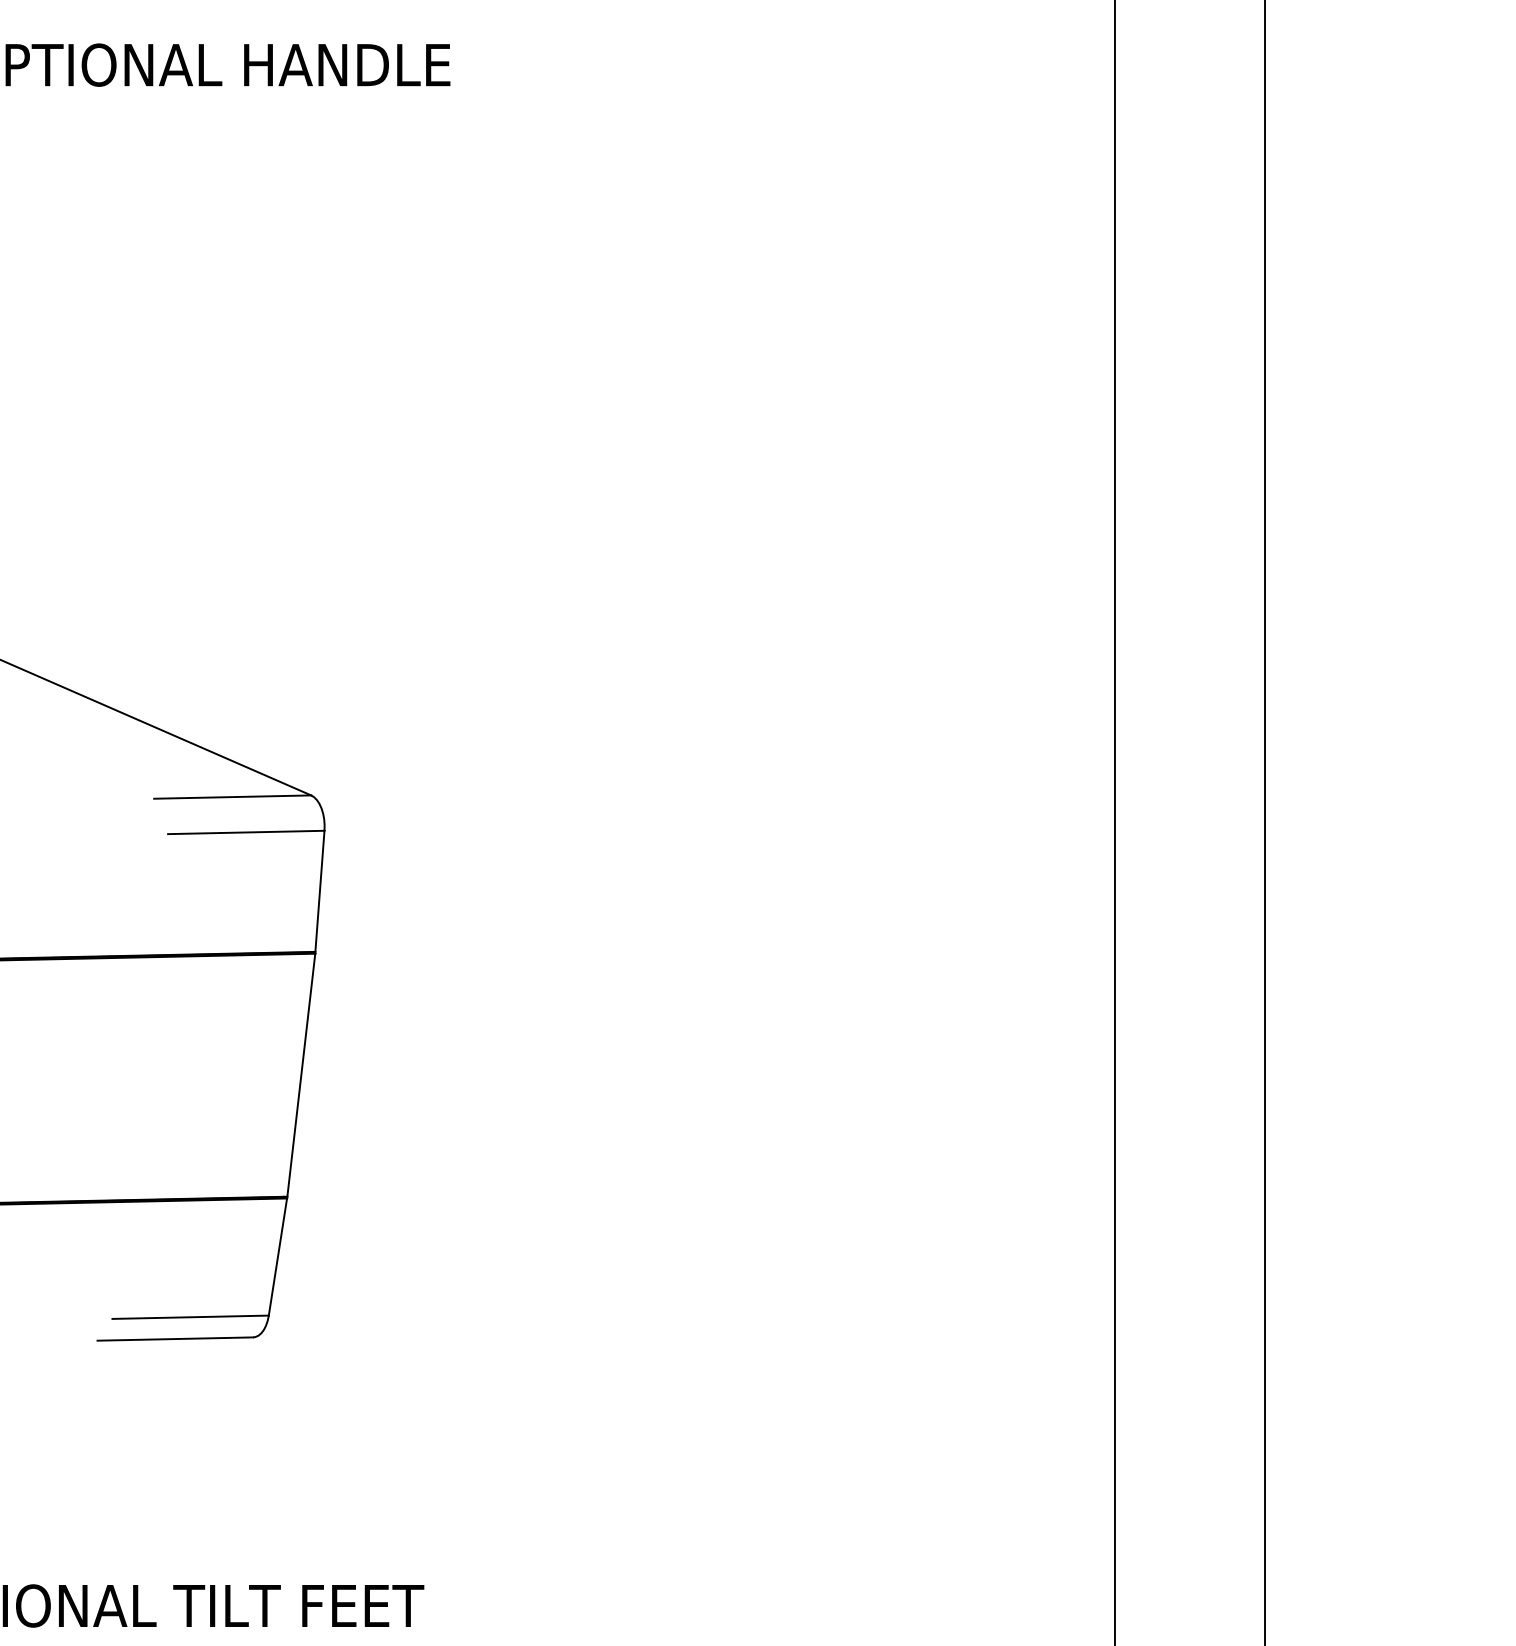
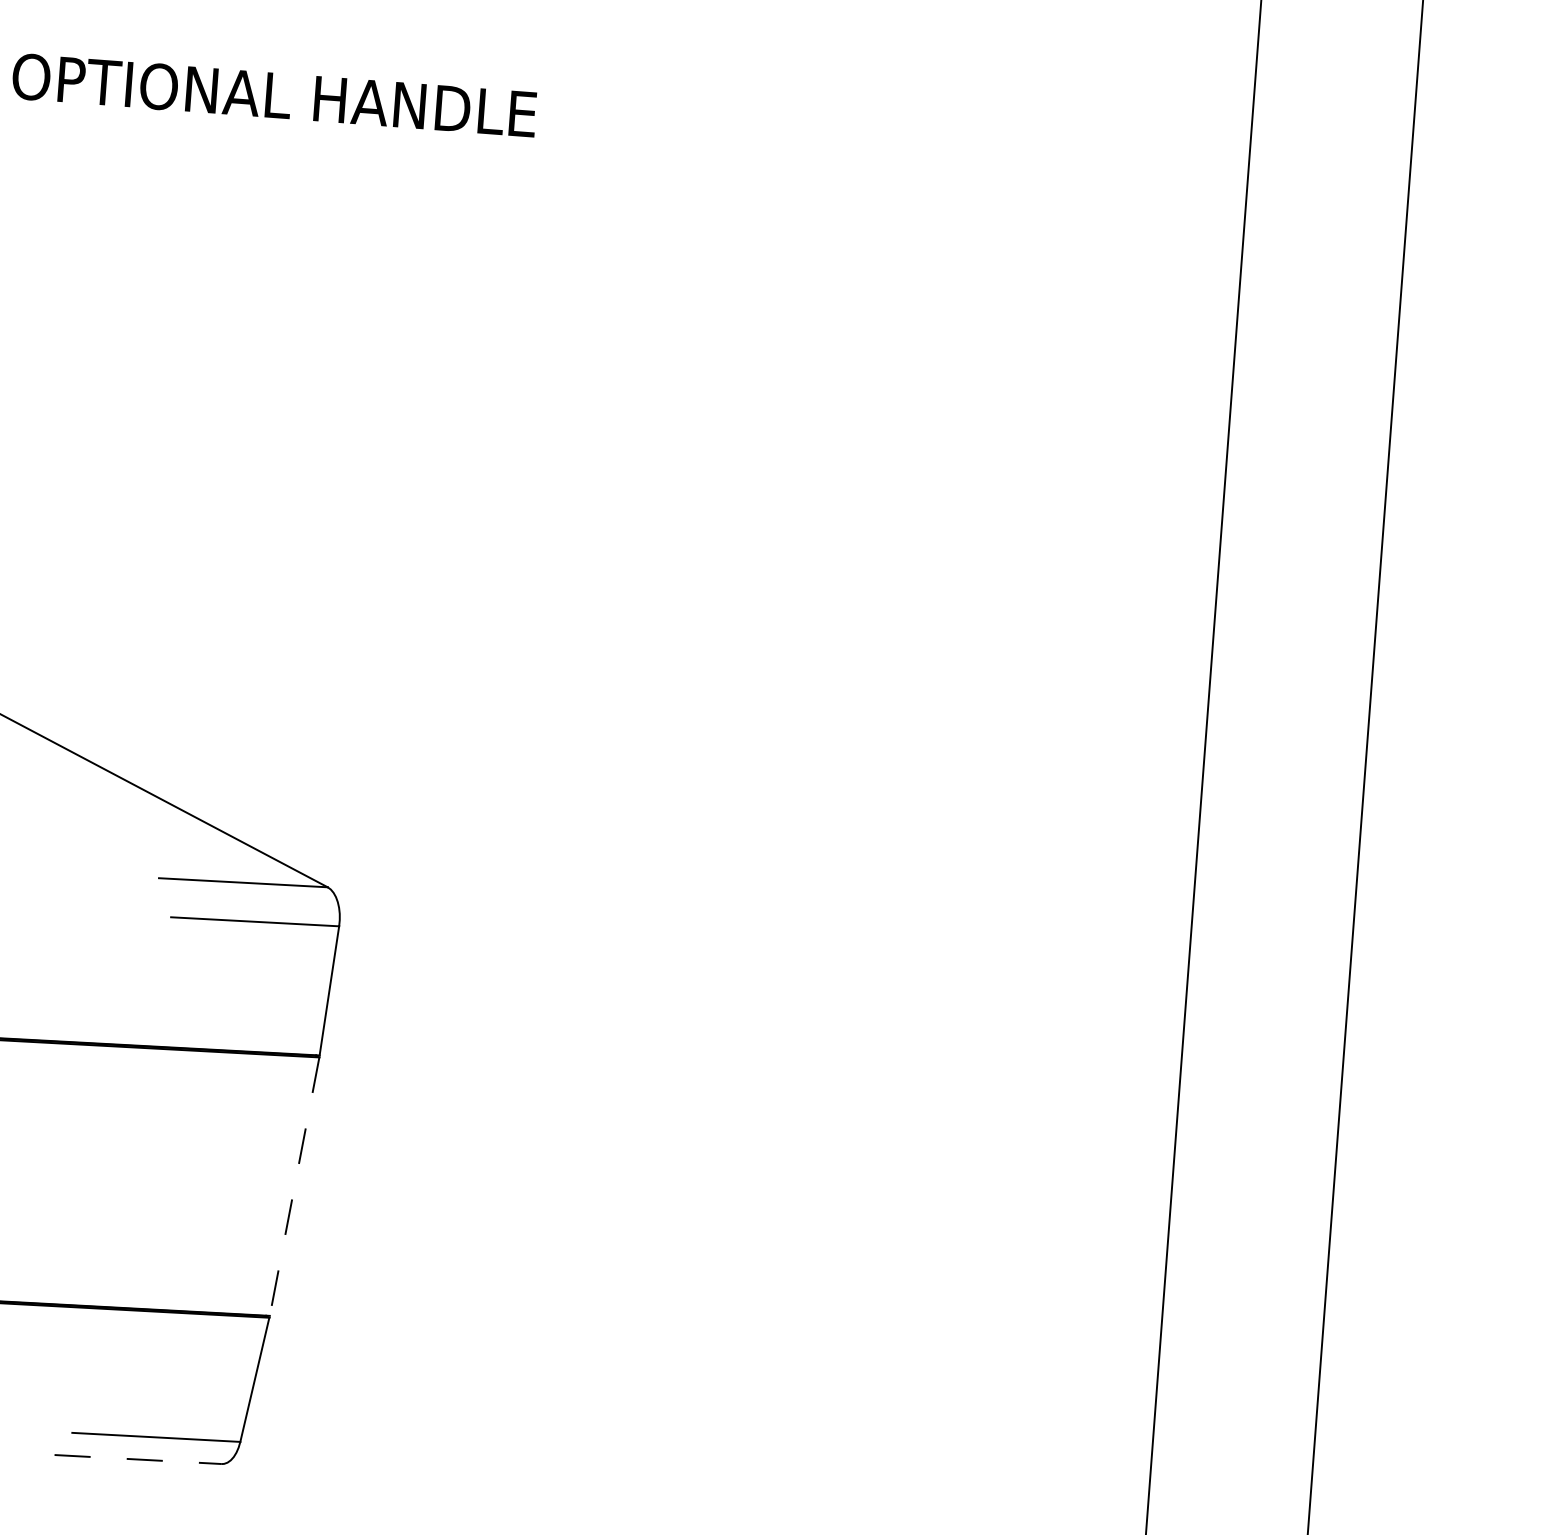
line: (301, 1075) -> (294, 1186), solid -> dashed
line: (175, 1339) -> (138, 1460), solid -> dashed

